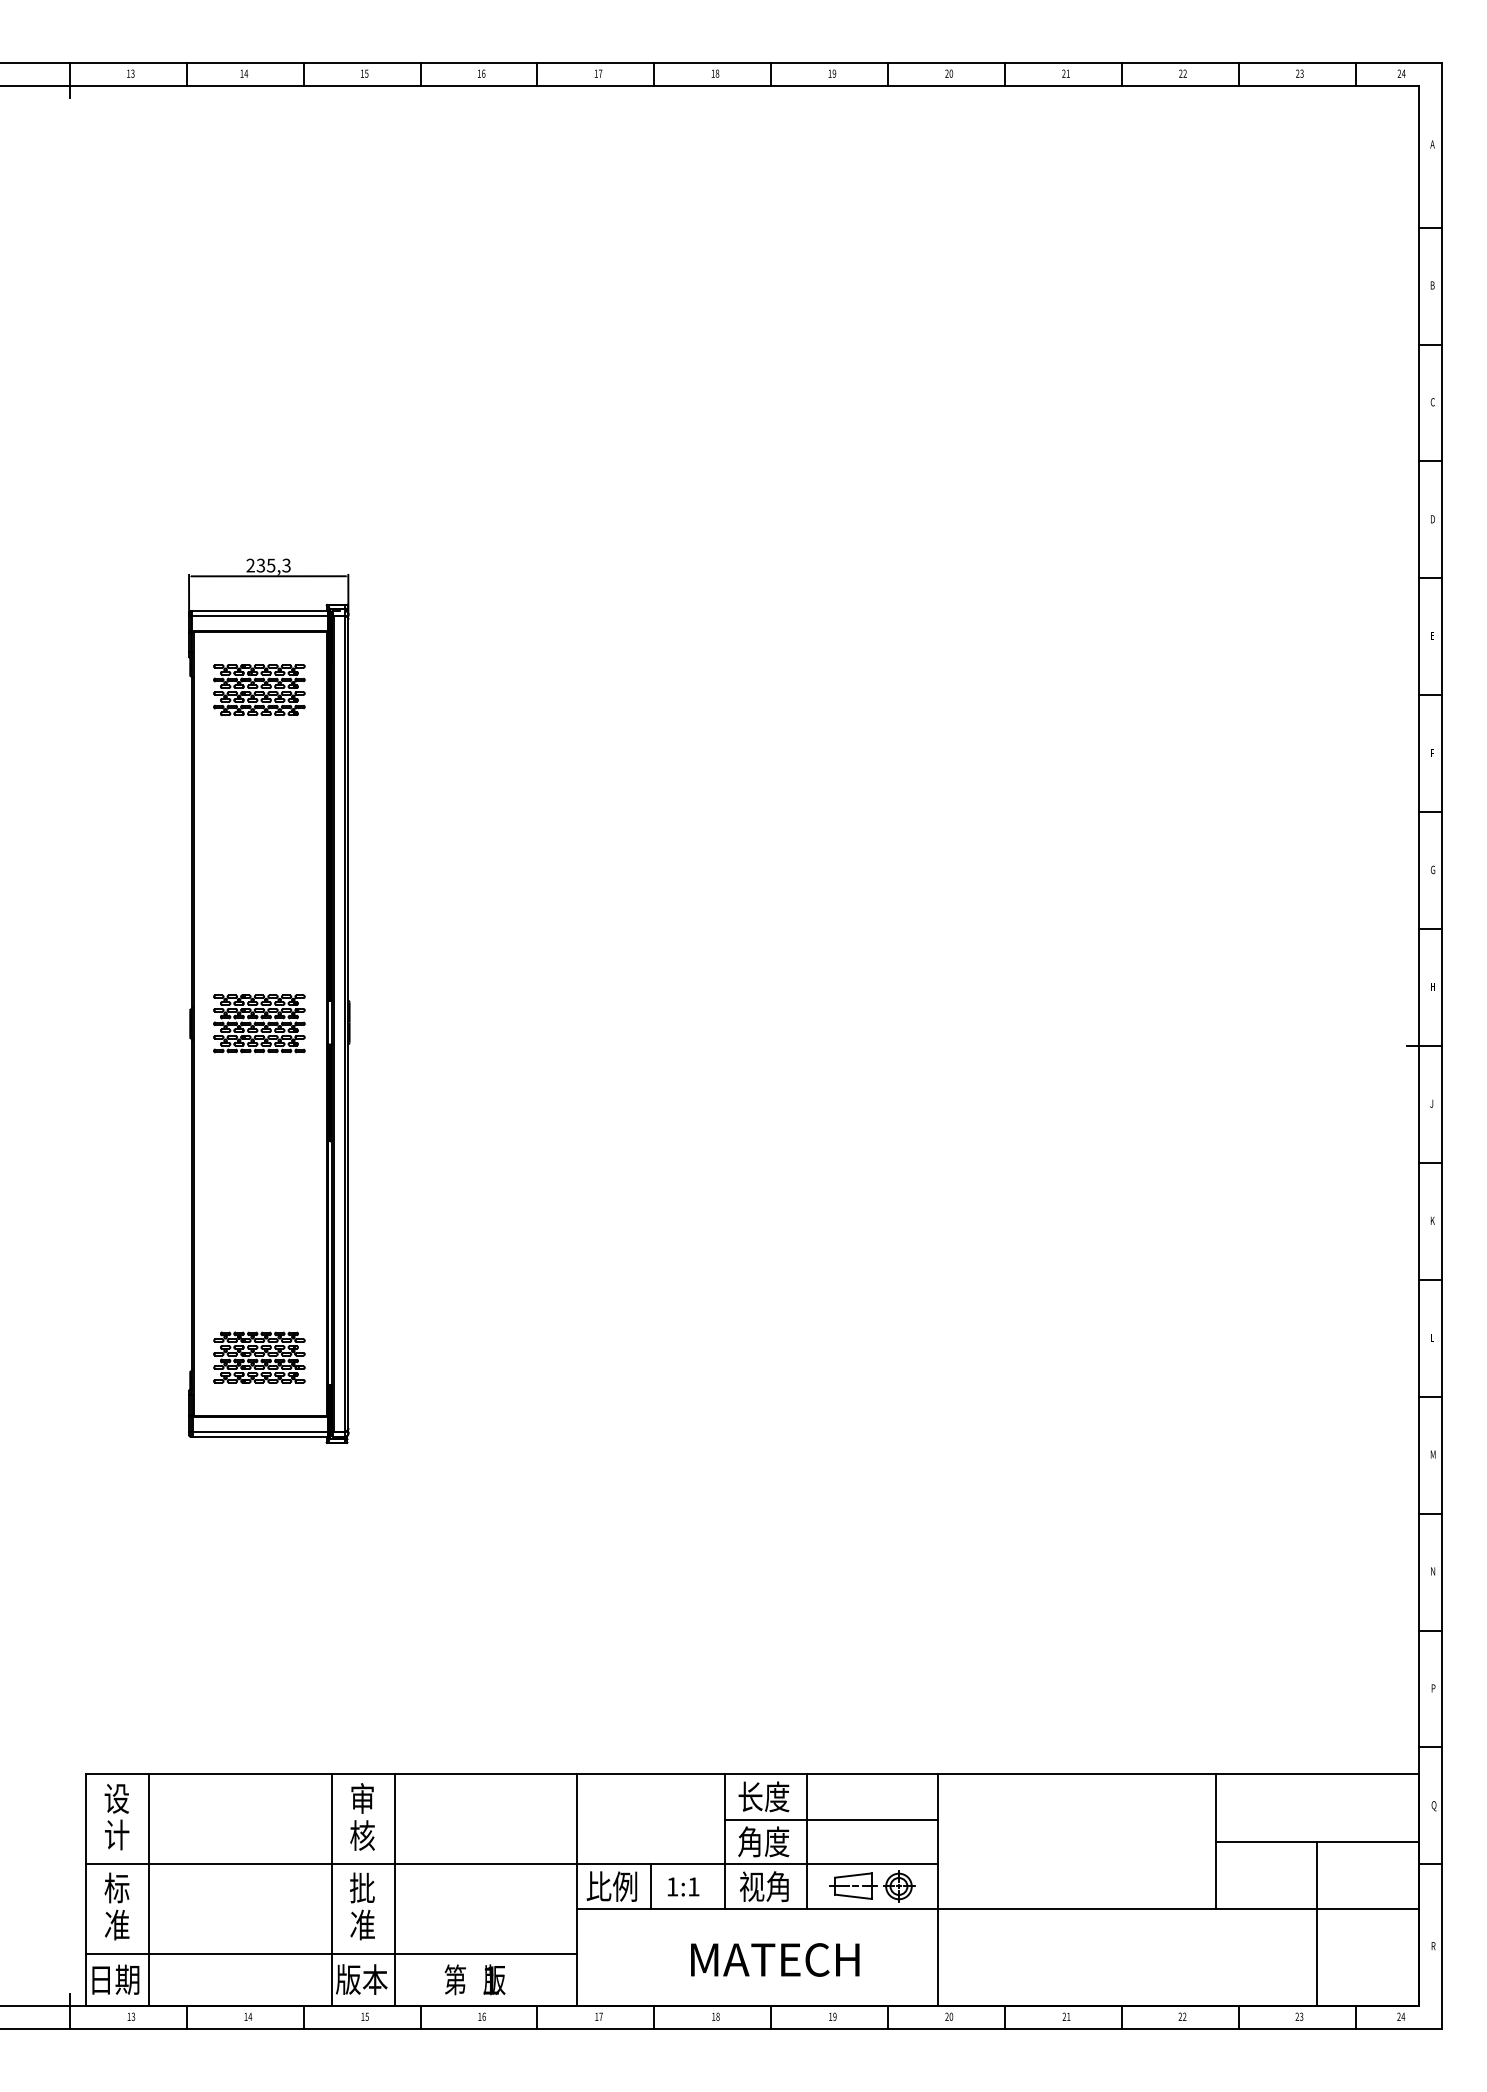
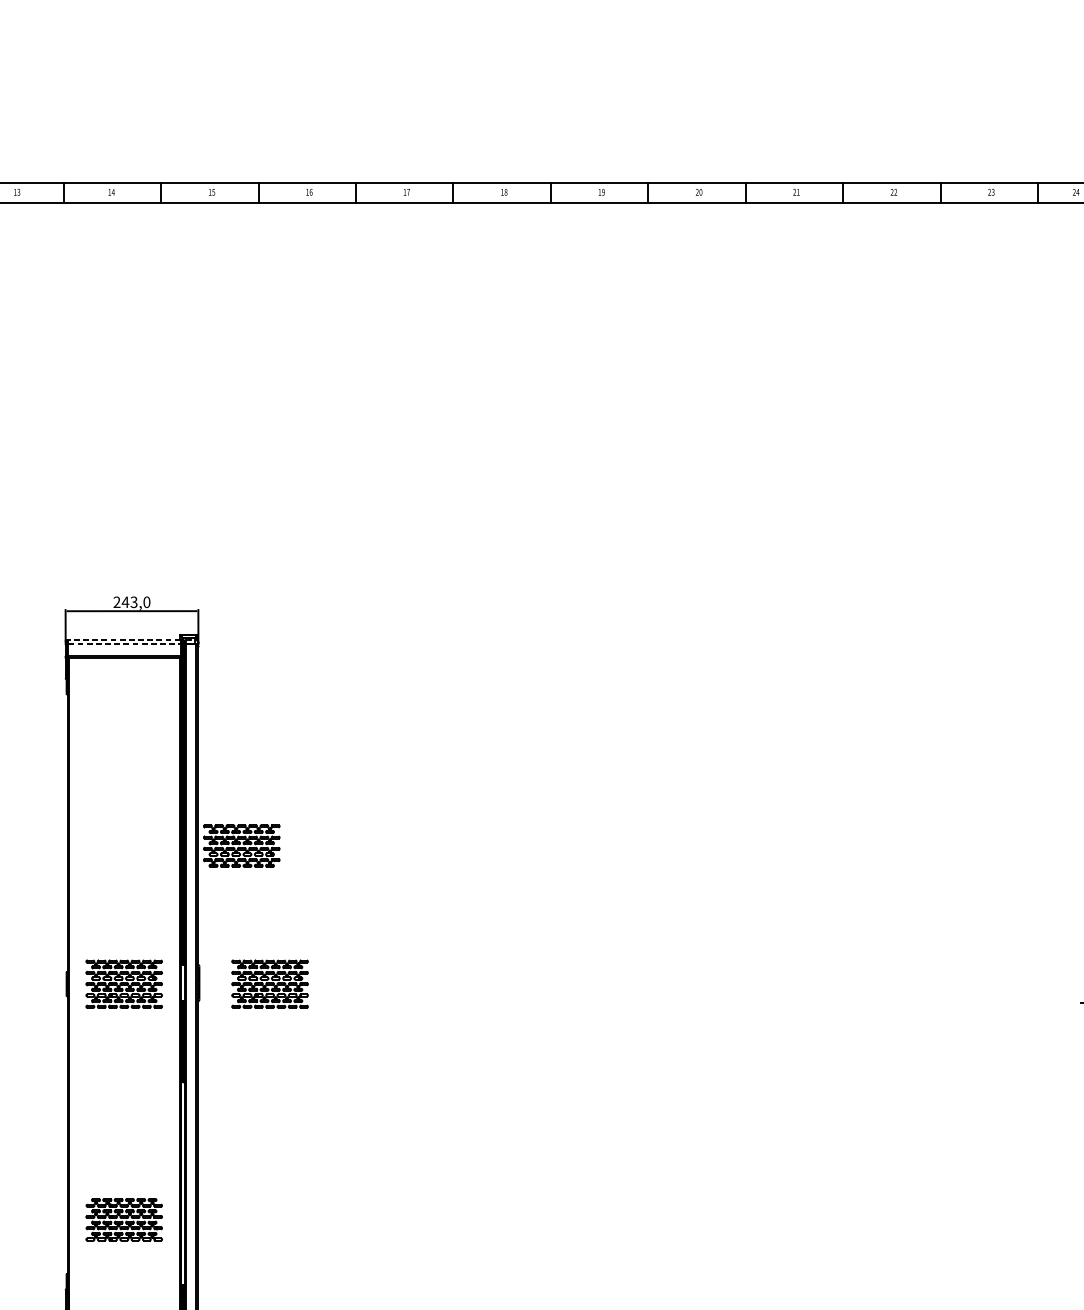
text: (273, 565) -> (136, 602), 235,3 -> 243,0
line: (259, 610) -> (124, 639), solid -> dashed
line: (260, 616) -> (125, 644), solid -> dashed
part: (259, 690) -> (241, 846), moved
part: (434, 1023) -> (270, 983), added
part: (259, 1357) -> (124, 1219), moved

